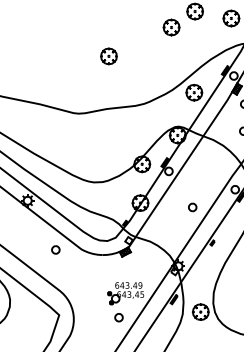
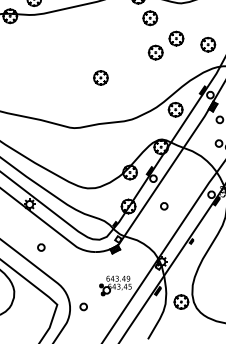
part: (192, 207) -> (164, 206), moved
part: (56, 249) -> (41, 247), moved
part: (118, 317) -> (83, 306), moved

